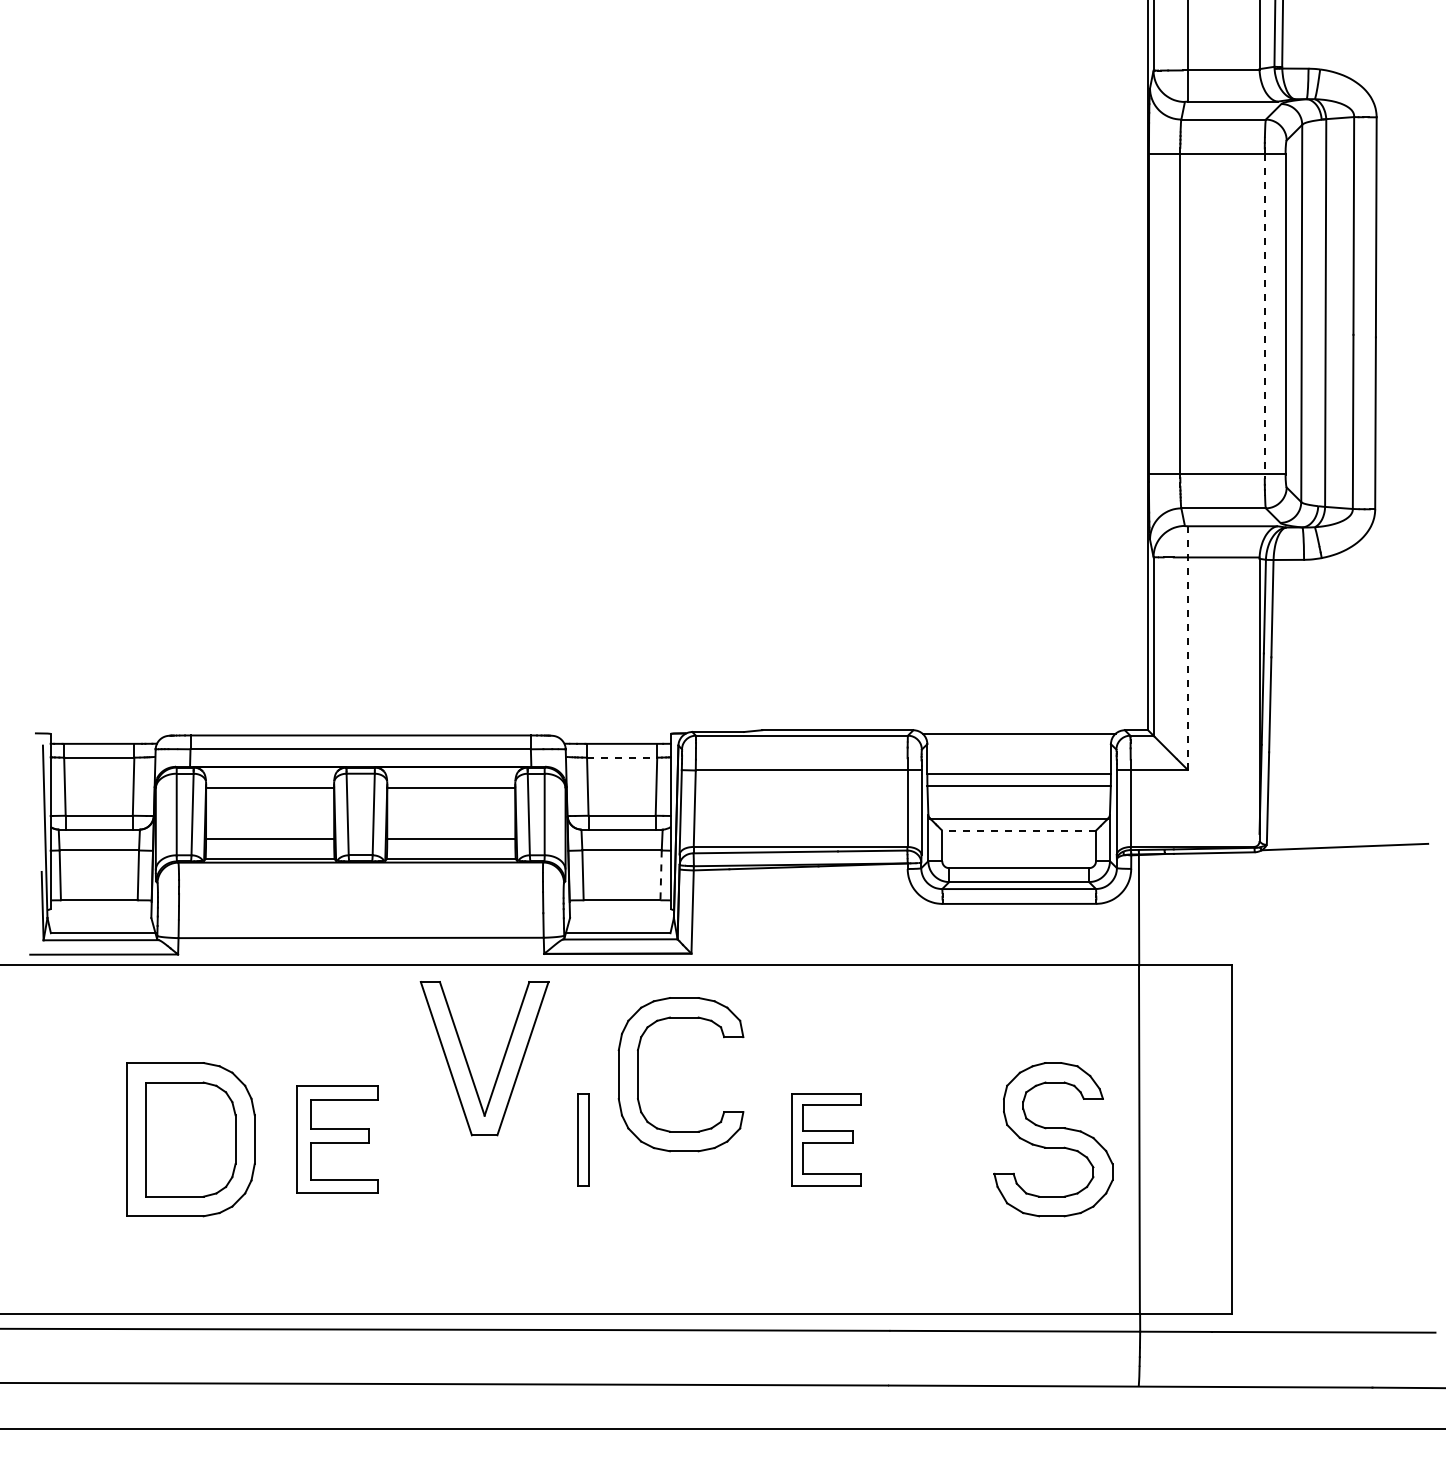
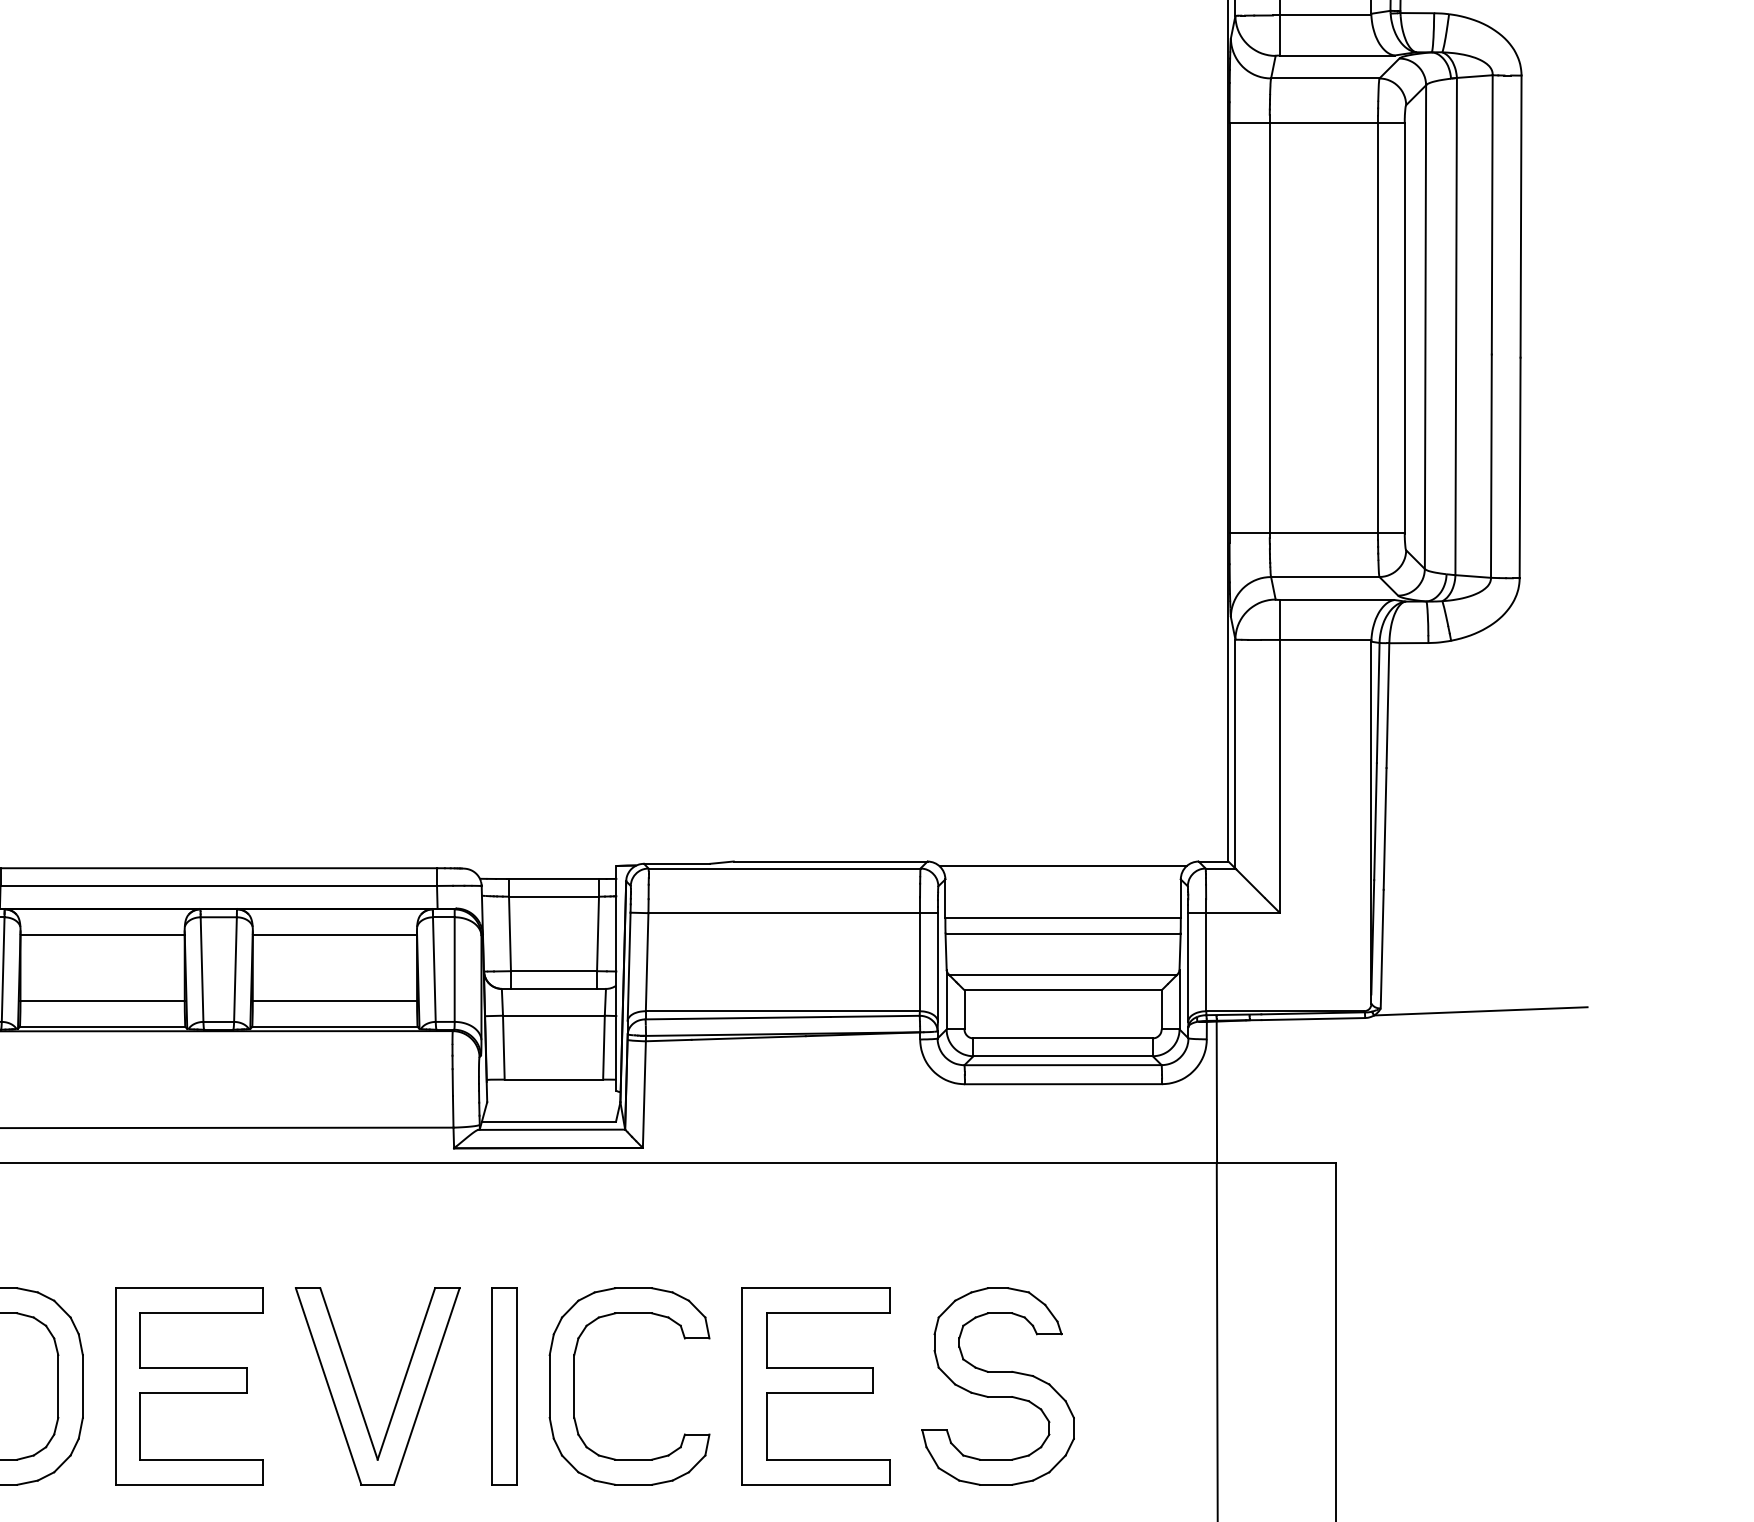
line: (1264, 316) -> (1377, 330), dashed -> solid
line: (1188, 647) -> (1280, 755), dashed -> solid
line: (622, 757) -> (554, 896), dashed -> solid
line: (1019, 830) -> (1063, 990), dashed -> solid
line: (661, 875) -> (604, 1047), dashed -> solid
part: (468, 1063) -> (357, 1392), moved
part: (638, 1074) -> (574, 1386), moved
part: (337, 1139) -> (189, 1386), size x1.43
part: (583, 1139) -> (504, 1386), size x1.67
part: (826, 1139) -> (816, 1386), size x1.67
part: (1053, 1139) -> (998, 1386), moved

